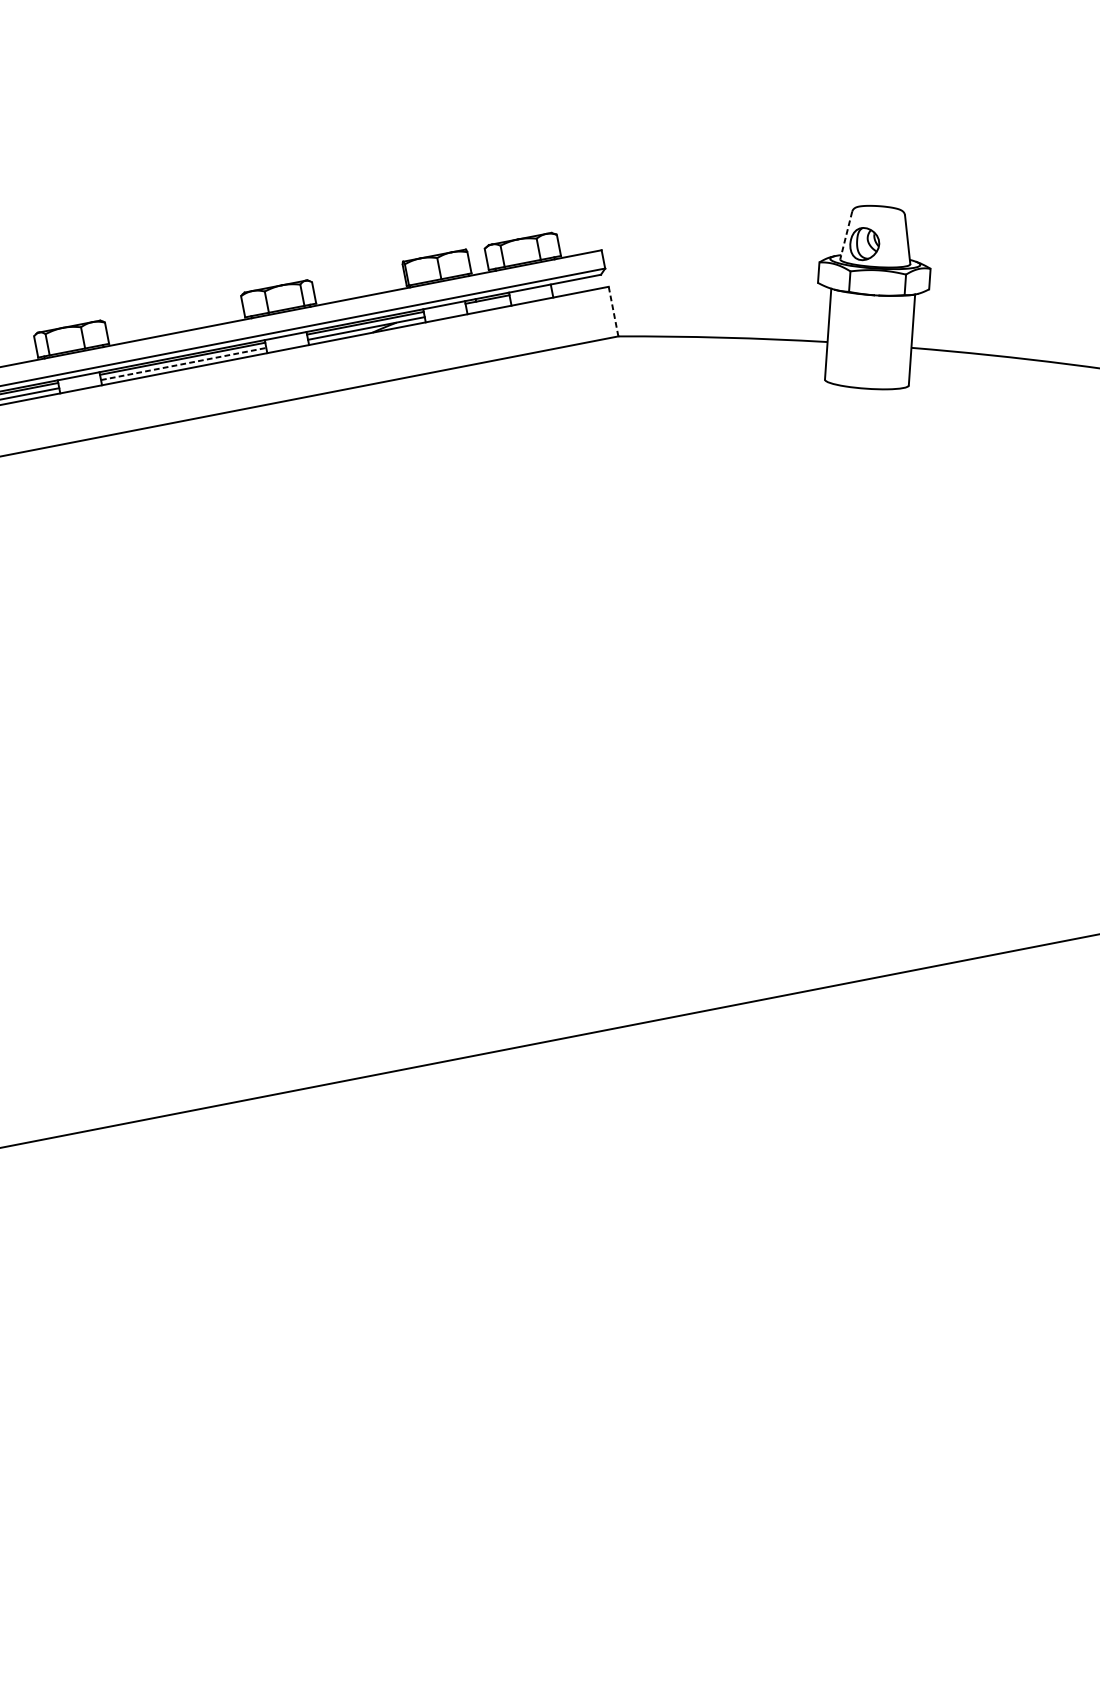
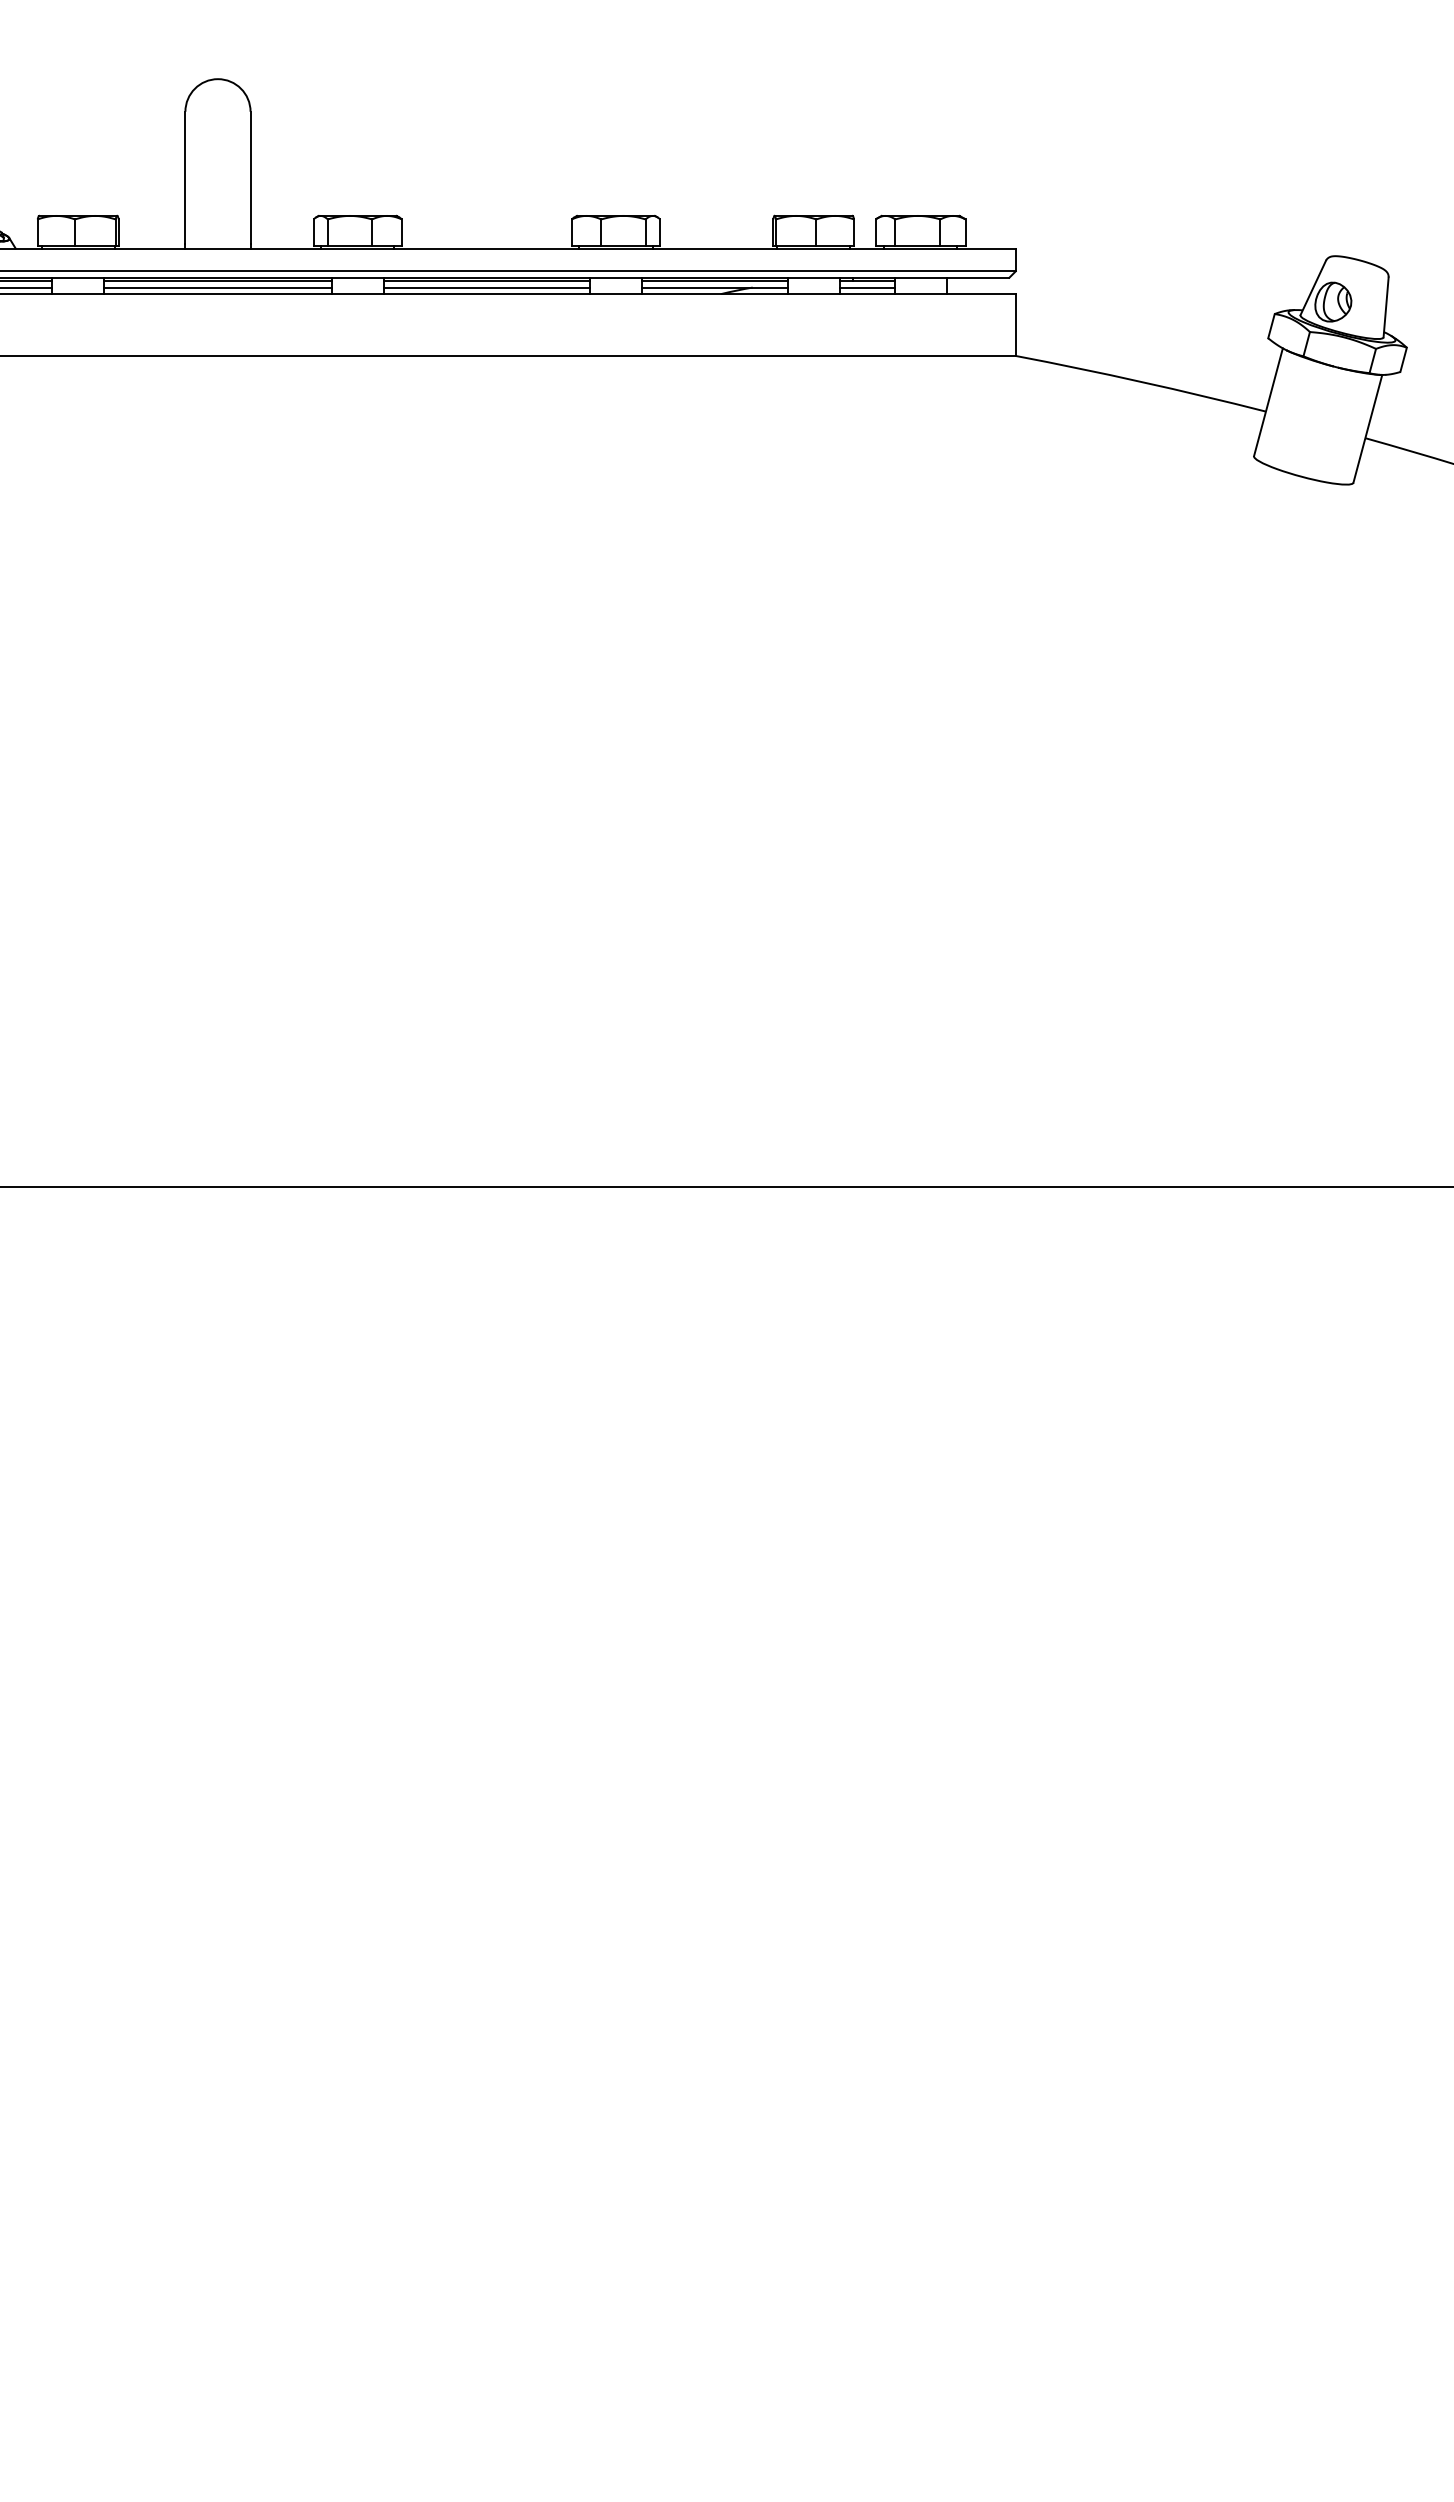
line: (846, 235) -> (1313, 287), dashed -> solid
line: (488, 304) -> (866, 287), added
line: (613, 312) -> (1015, 325), dashed -> solid
line: (184, 363) -> (487, 287), dashed -> solid

